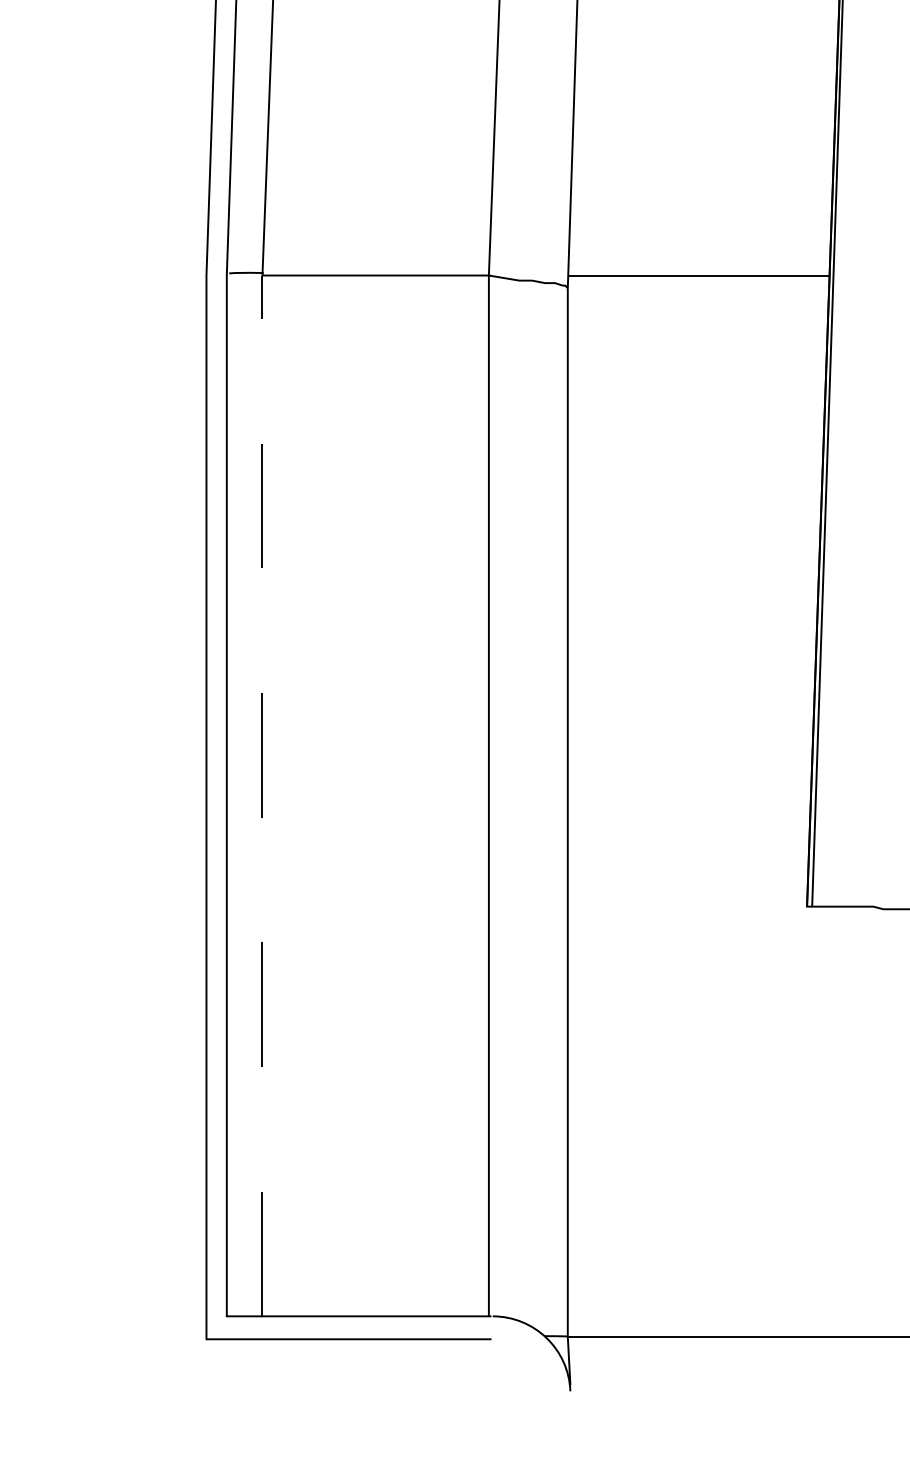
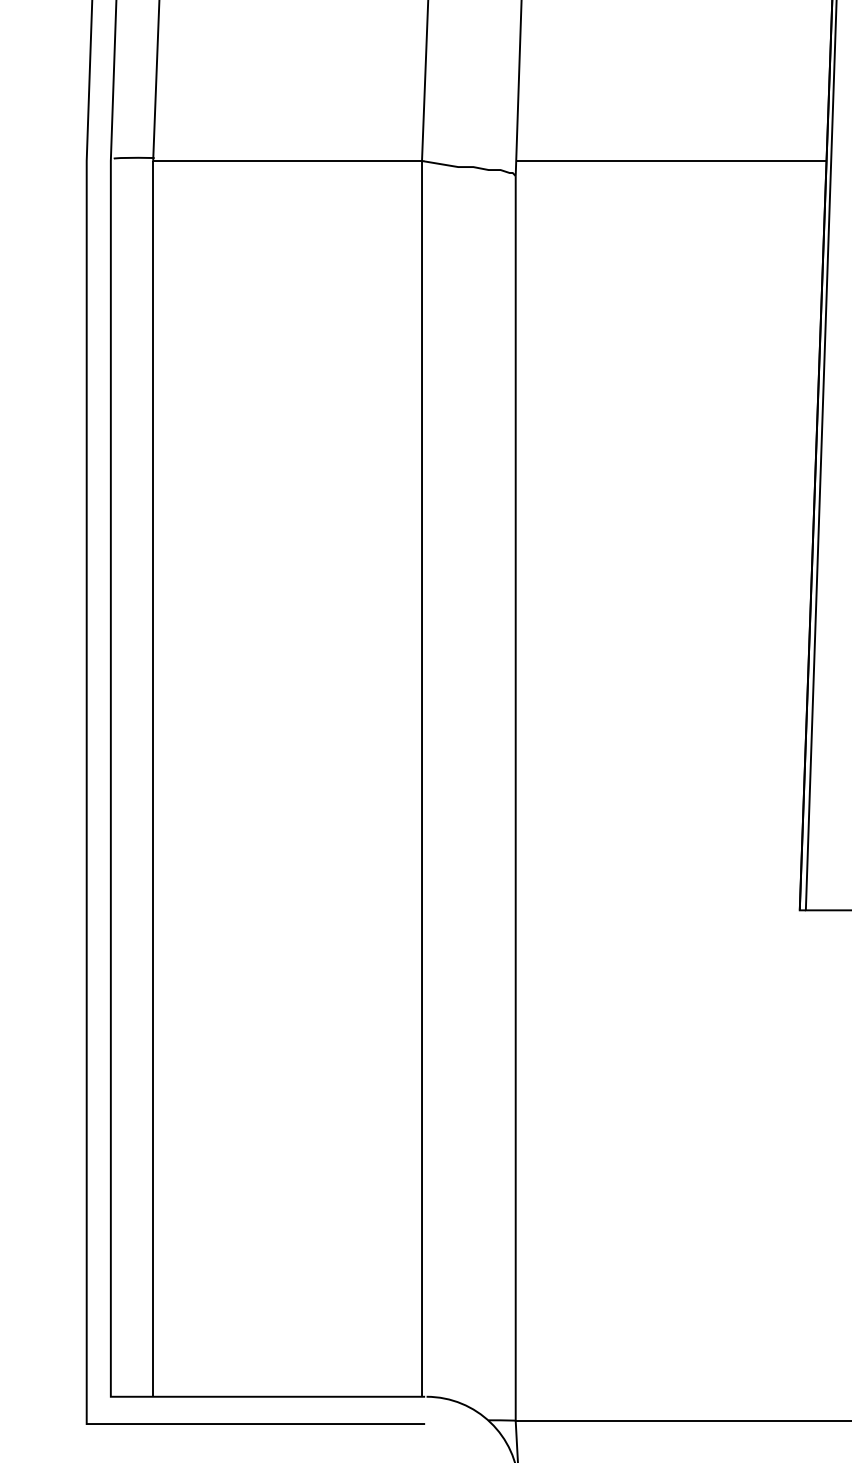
line: (262, 795) -> (153, 778), dashed -> solid

